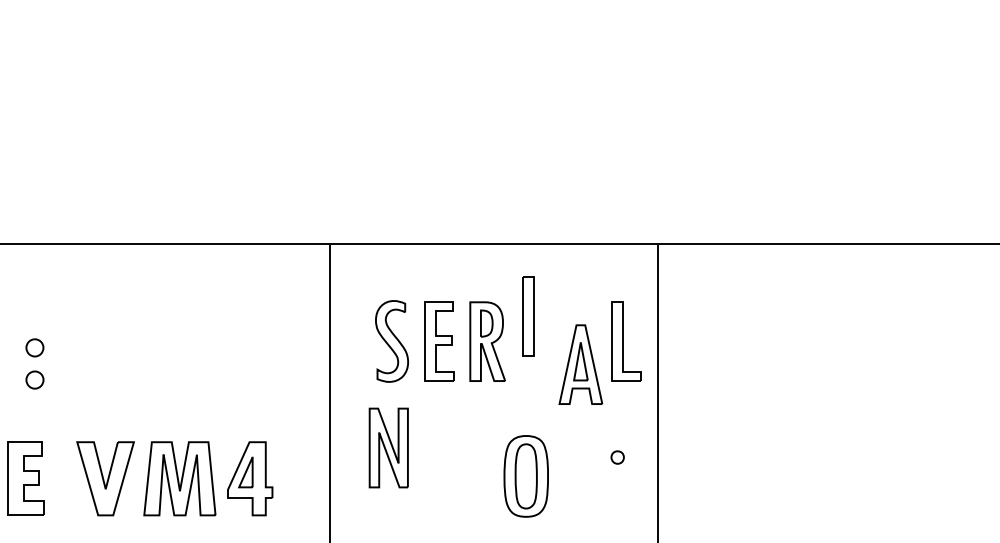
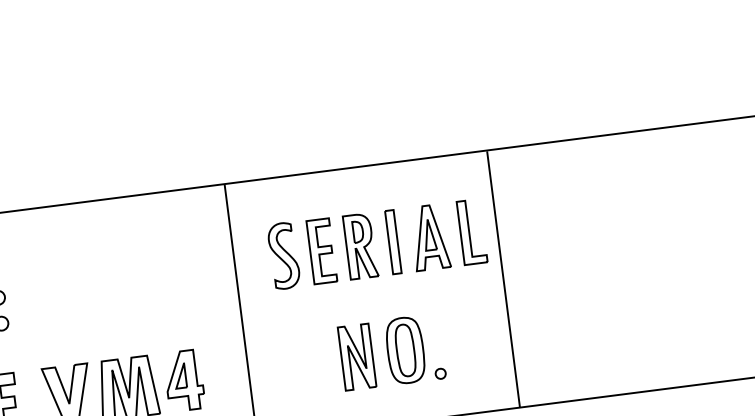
part: (528, 316) -> (393, 241), moved
part: (580, 364) -> (429, 237), moved
part: (388, 447) -> (356, 356), moved
part: (617, 457) -> (440, 373), moved

